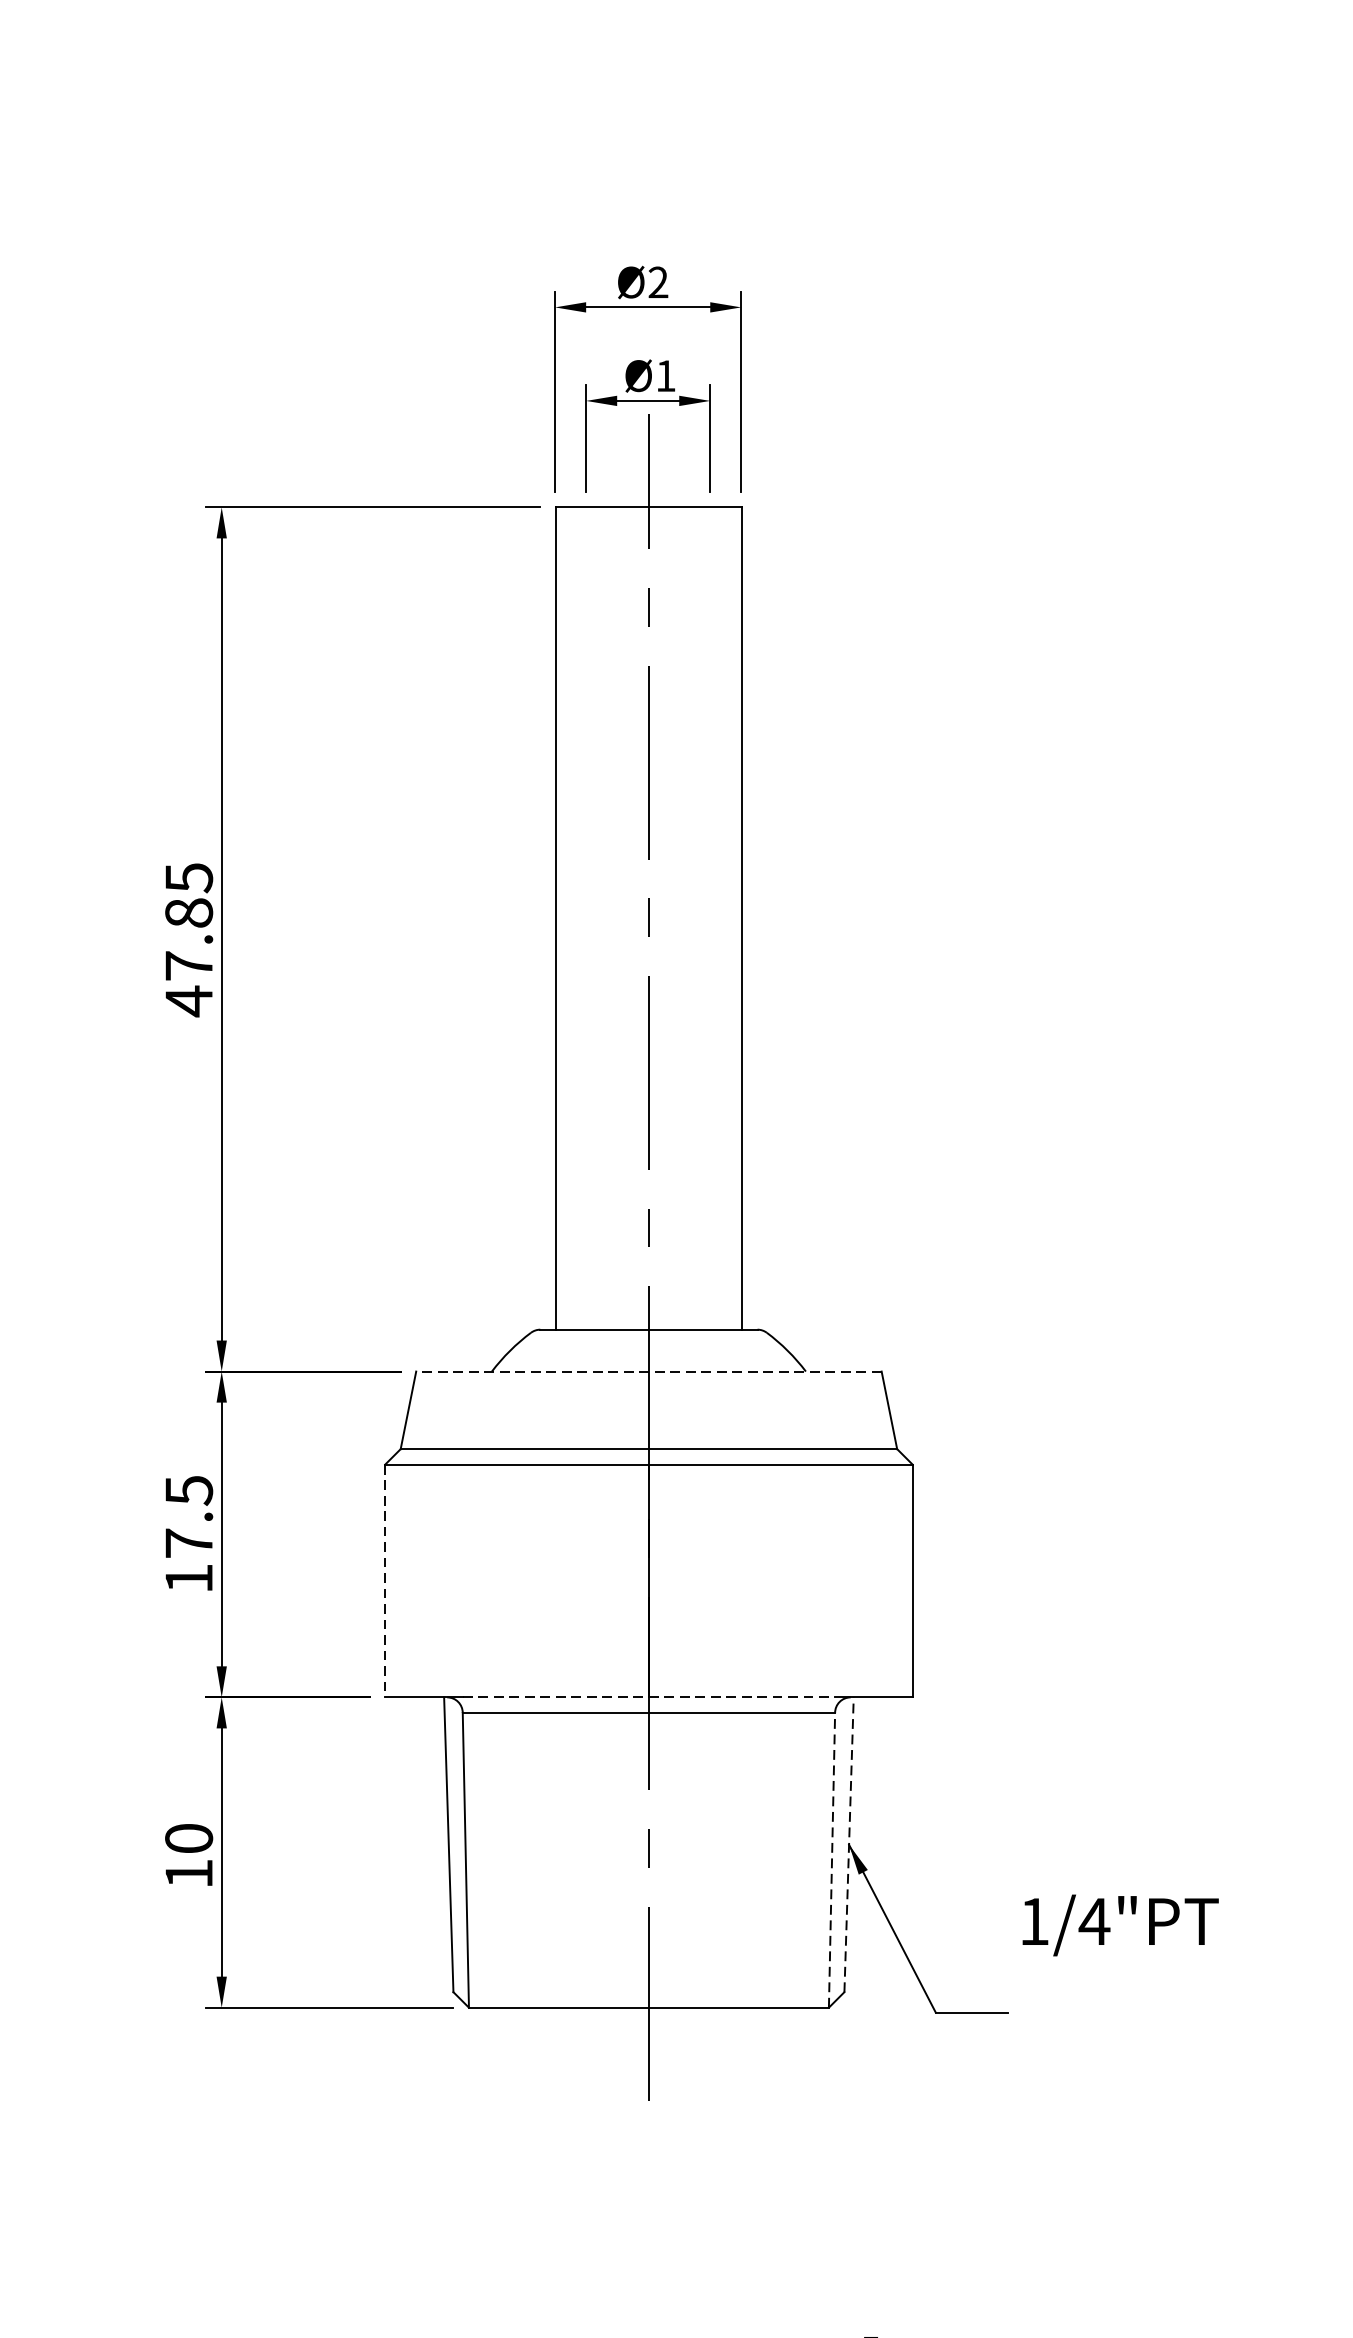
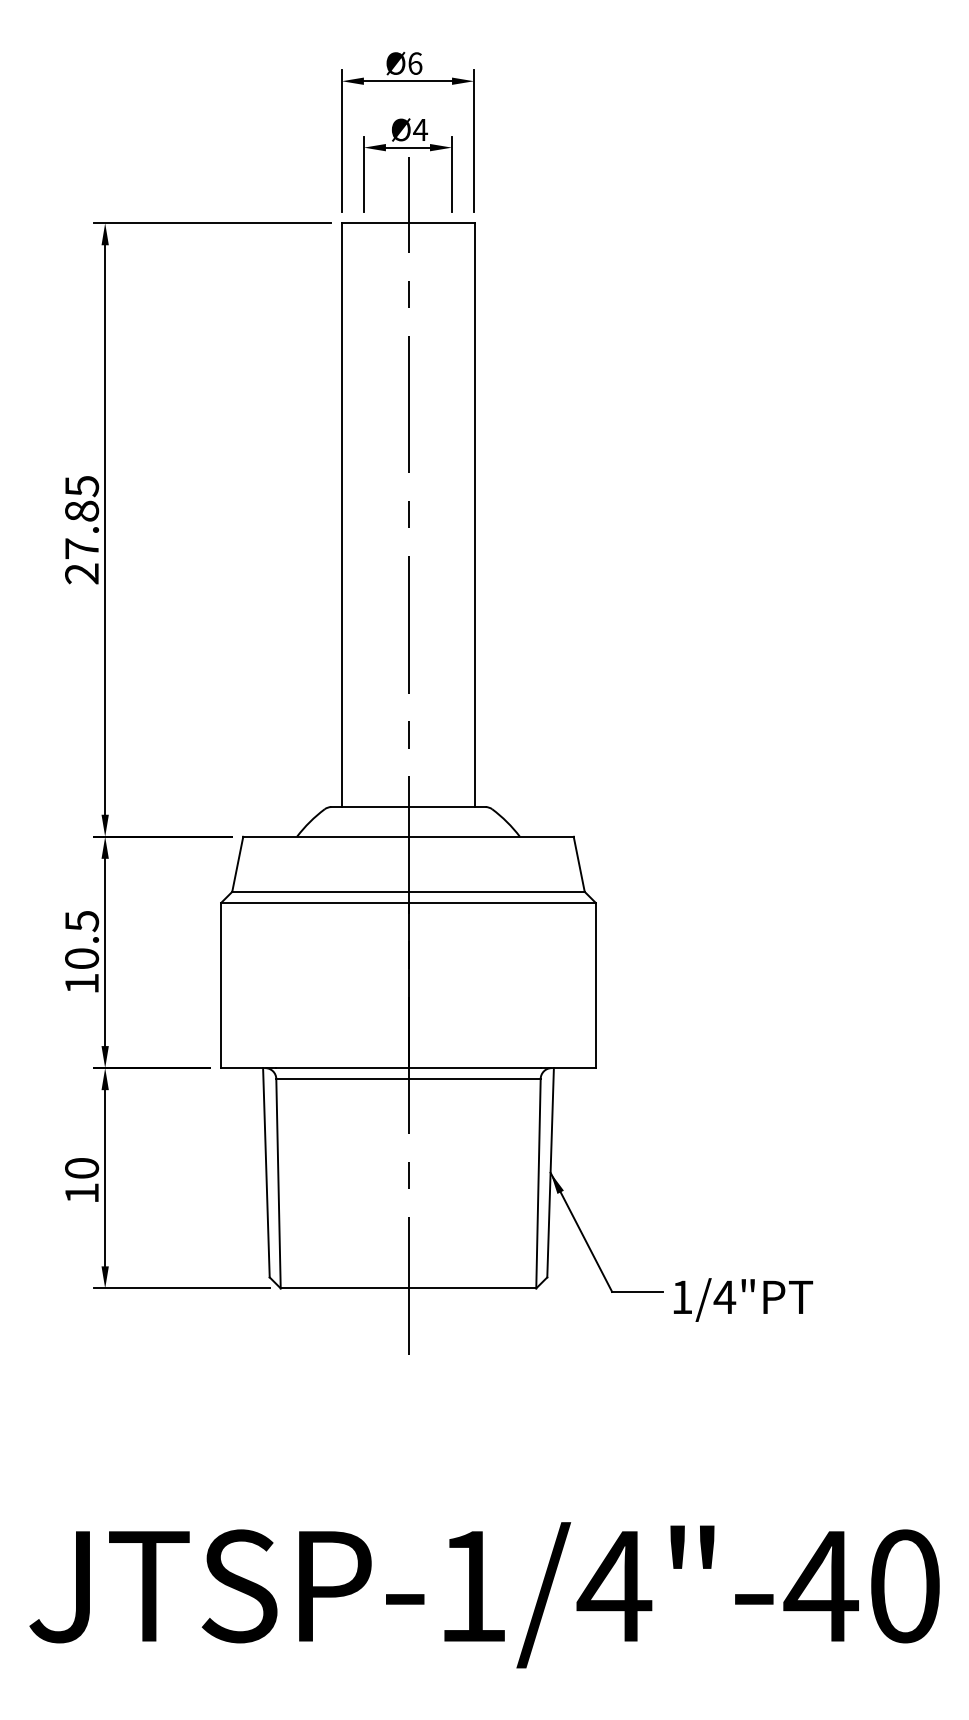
text: (658, 282) -> (415, 63), Ø2 -> Ø6
text: (665, 375) -> (420, 129), Ø1 -> Ø4
text: (188, 1000) -> (81, 573), 47.85 -> 27.85
line: (648, 1371) -> (408, 836), dashed -> solid
text: (189, 1542) -> (82, 958), 17.5 -> 10.5
line: (385, 1581) -> (221, 985), dashed -> solid
line: (650, 1697) -> (409, 1068), dashed -> solid
line: (848, 1844) -> (550, 1172), dashed -> solid
line: (832, 1859) -> (538, 1183), dashed -> solid
text: (1120, 1924) -> (743, 1299), moved

